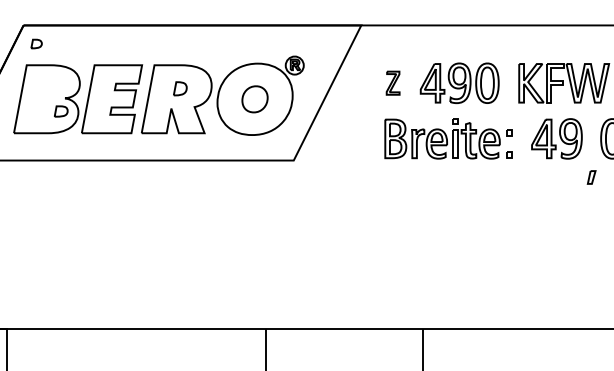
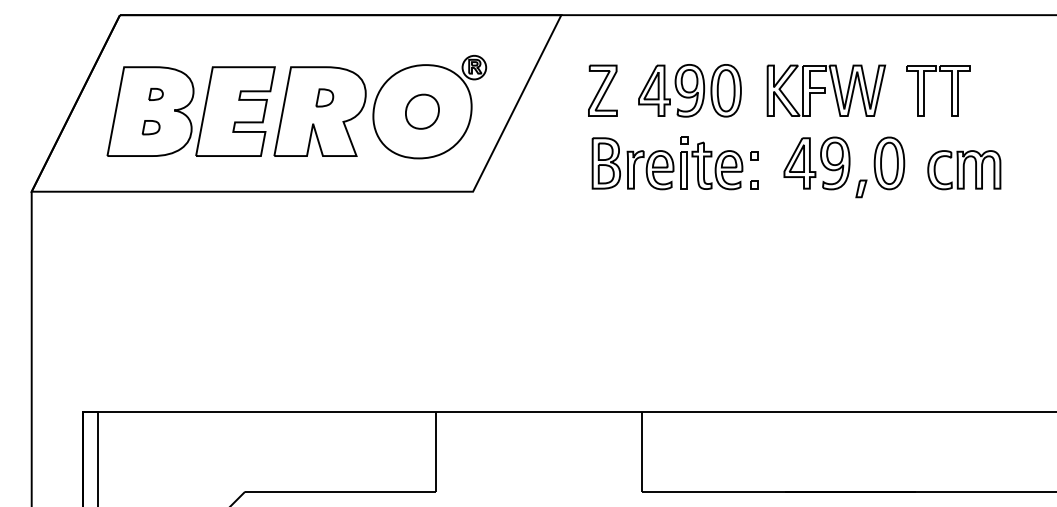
part: (36, 43) -> (155, 93), moved
part: (392, 83) -> (602, 90), size x1.67
part: (60, 111) -> (150, 127), moved
part: (591, 177) -> (861, 188), moved

